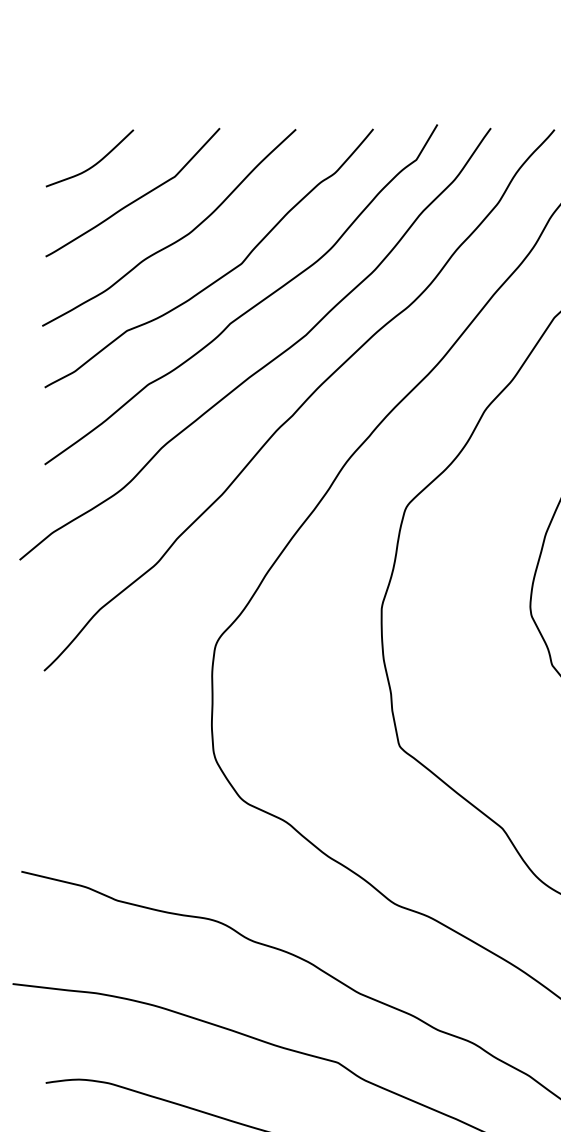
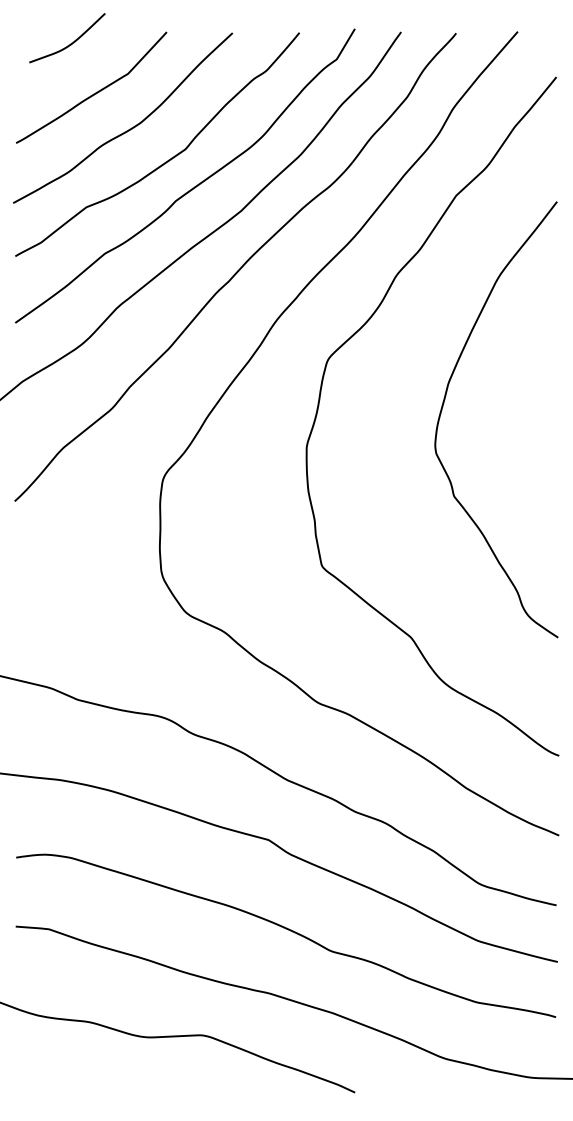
curve: (94, 163) -> (71, 42), moved

